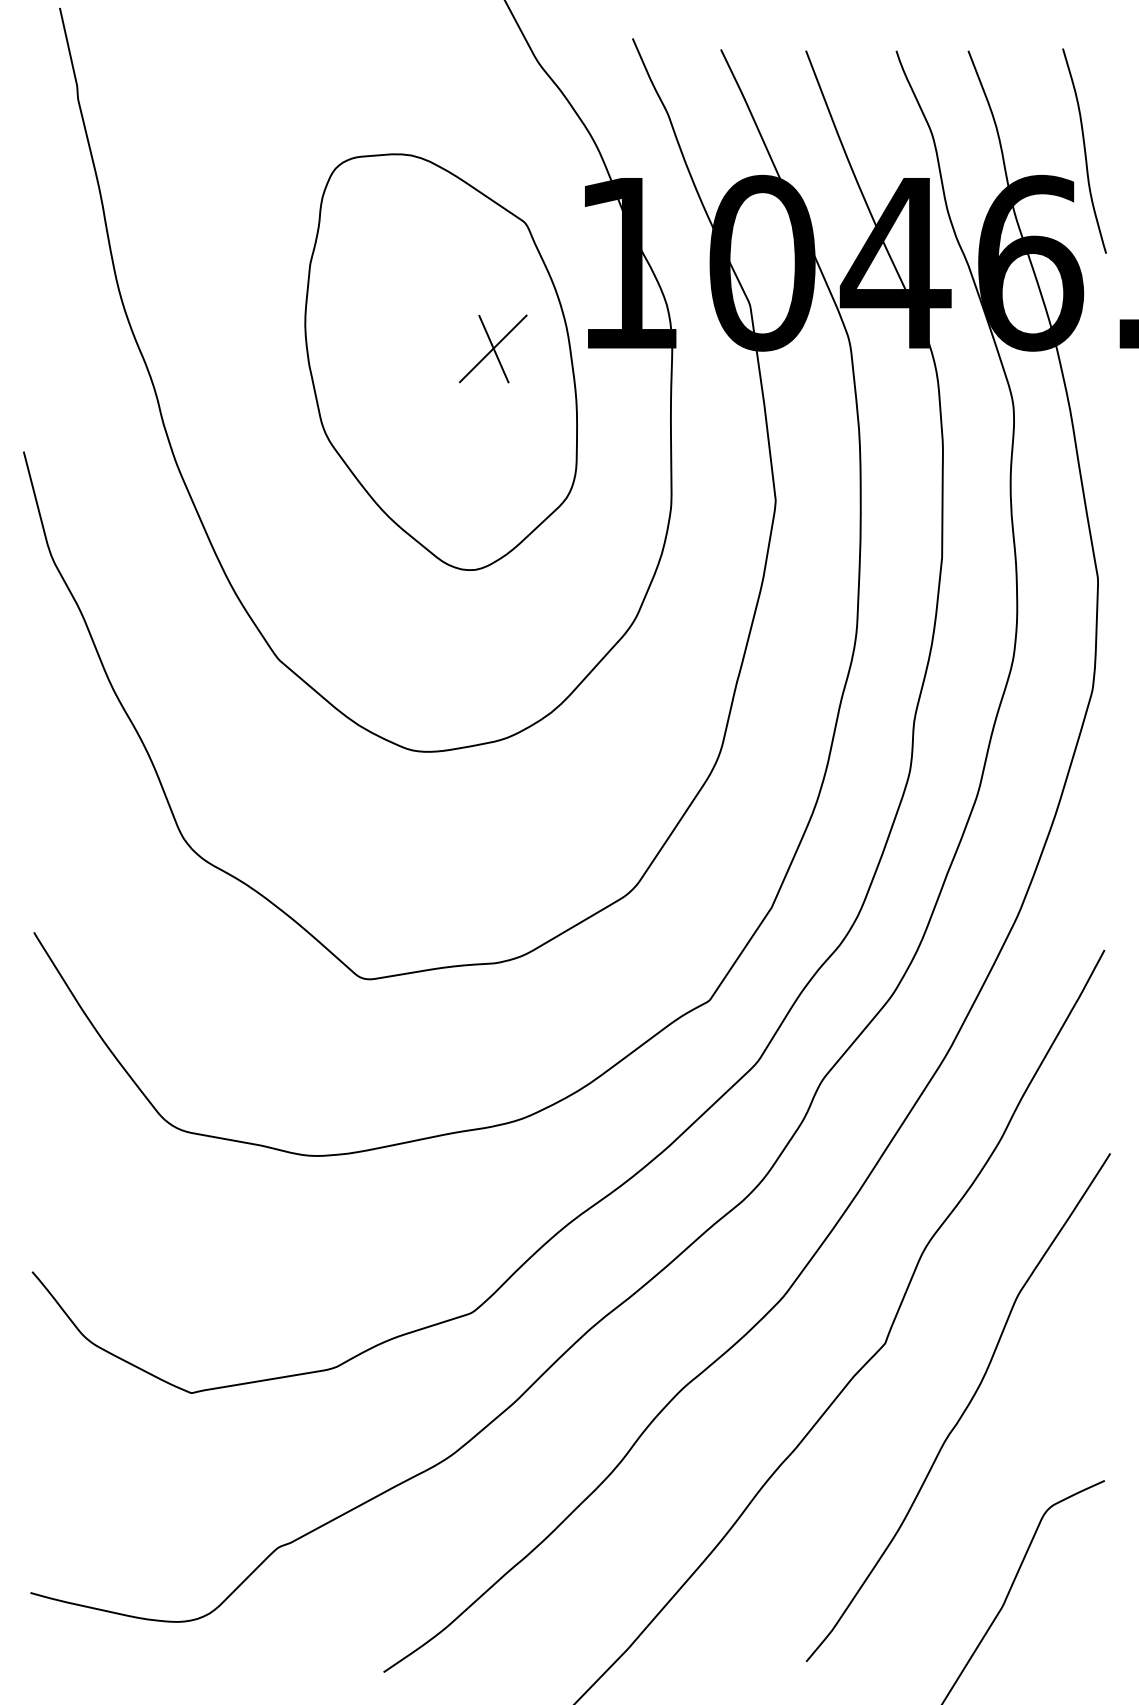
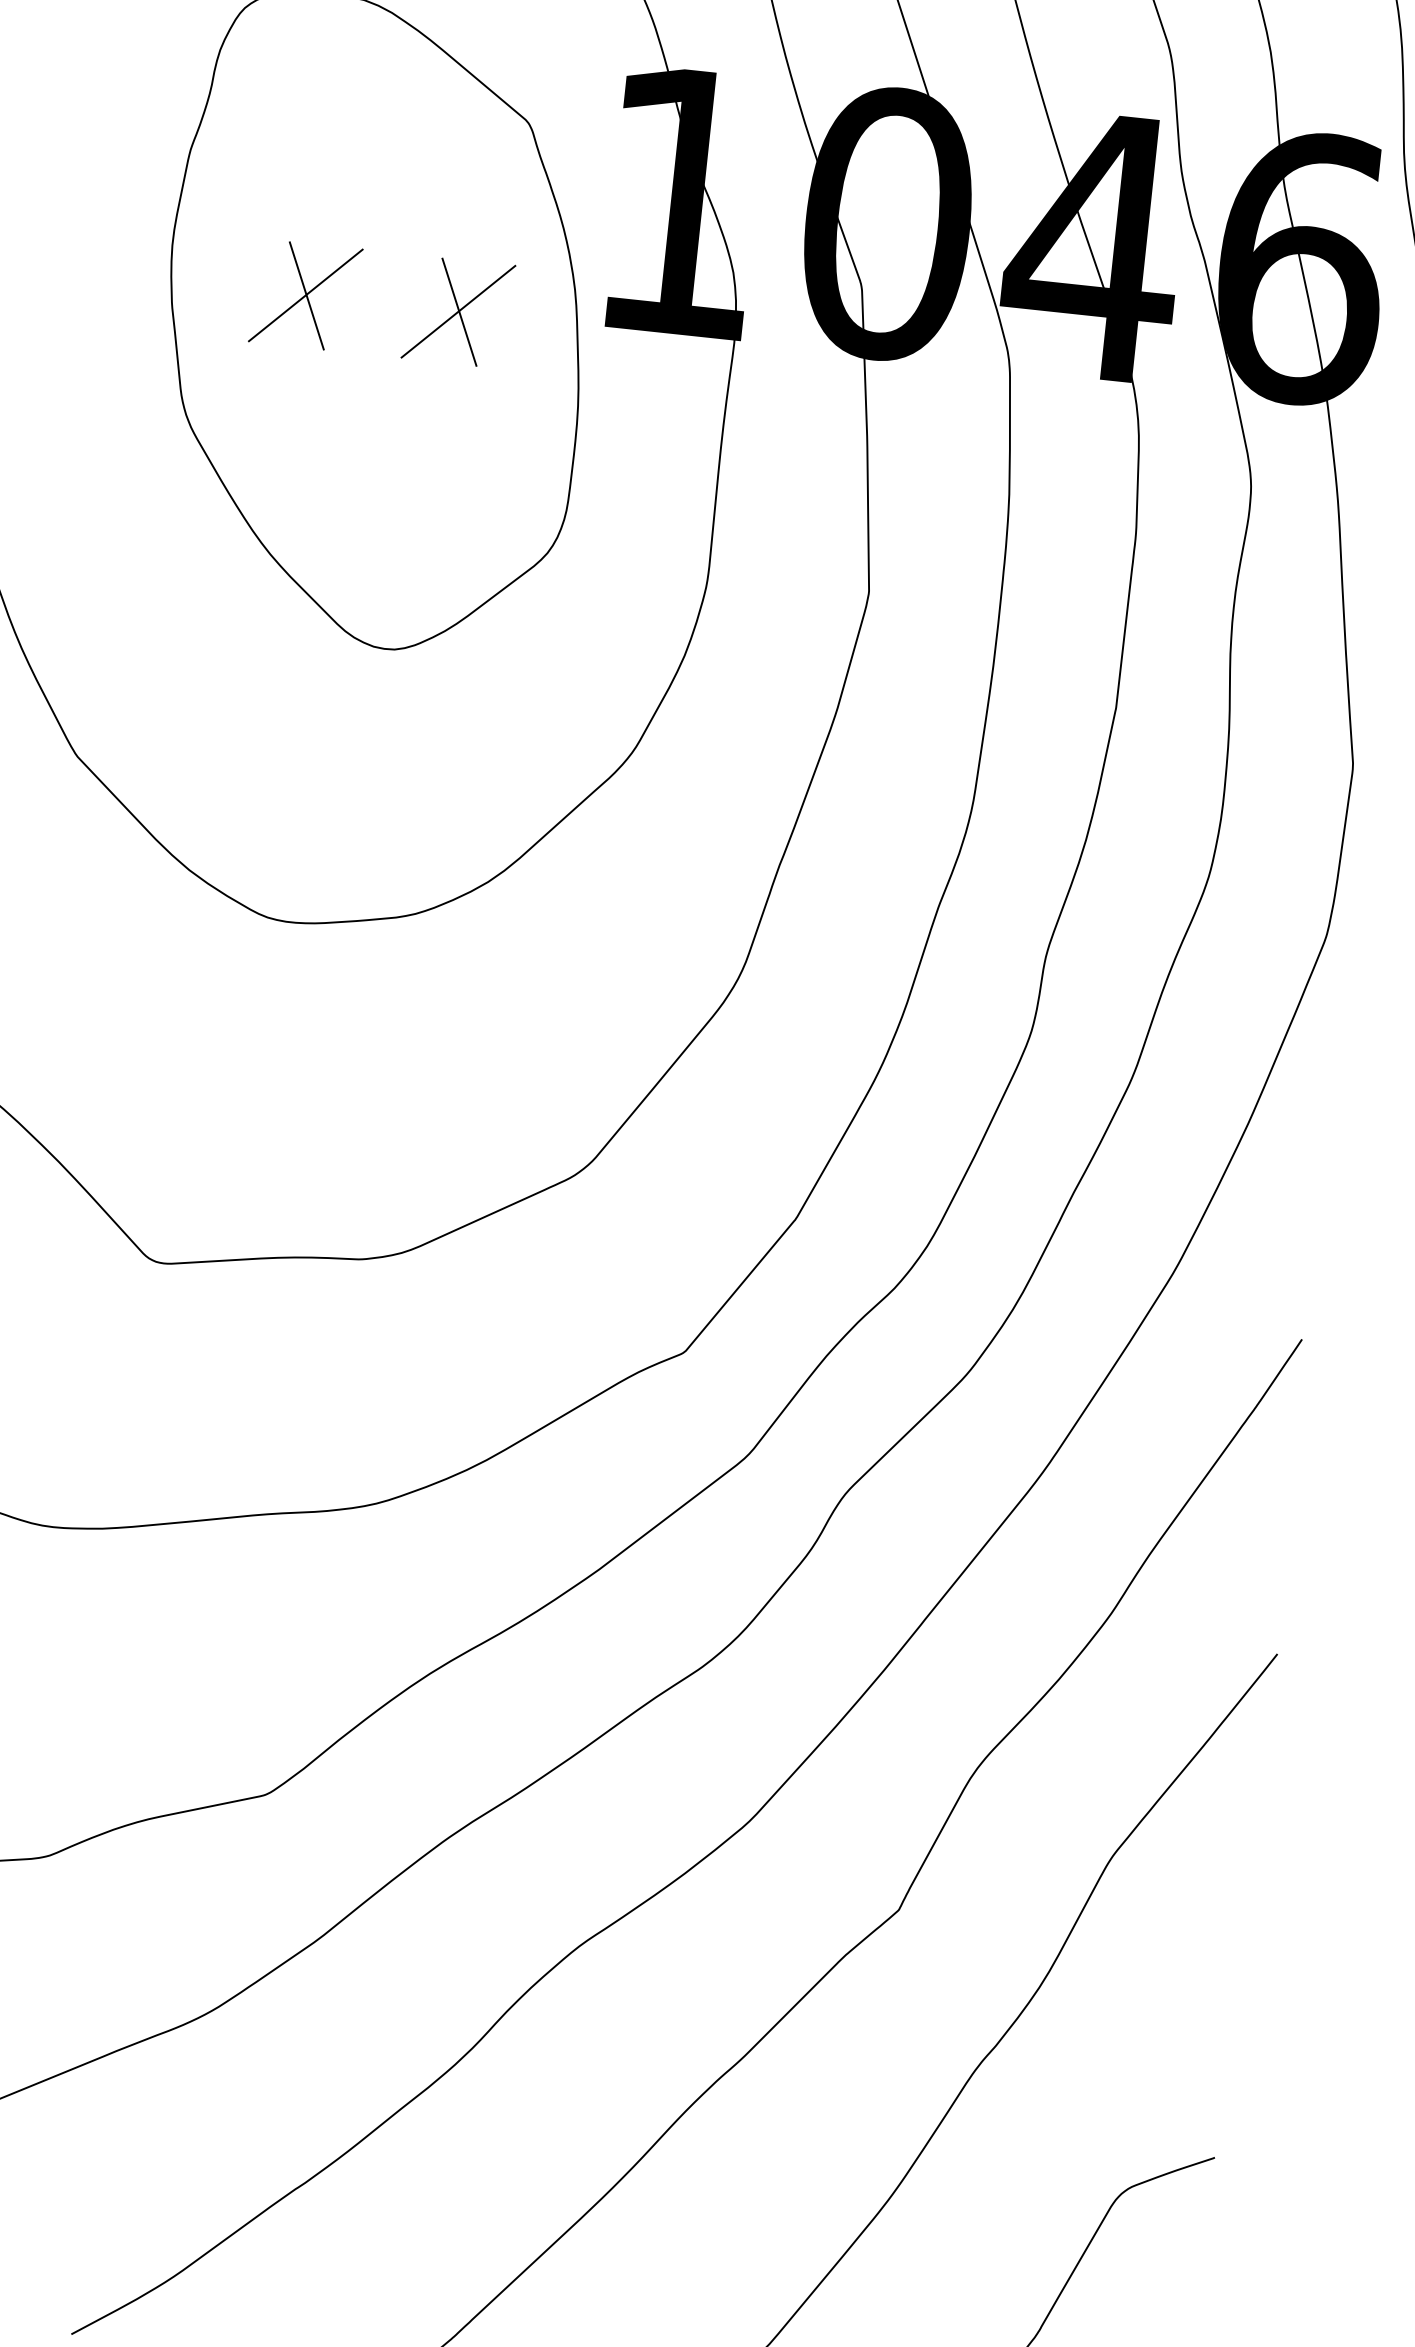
part: (393, 348) -> (304, 294), added

